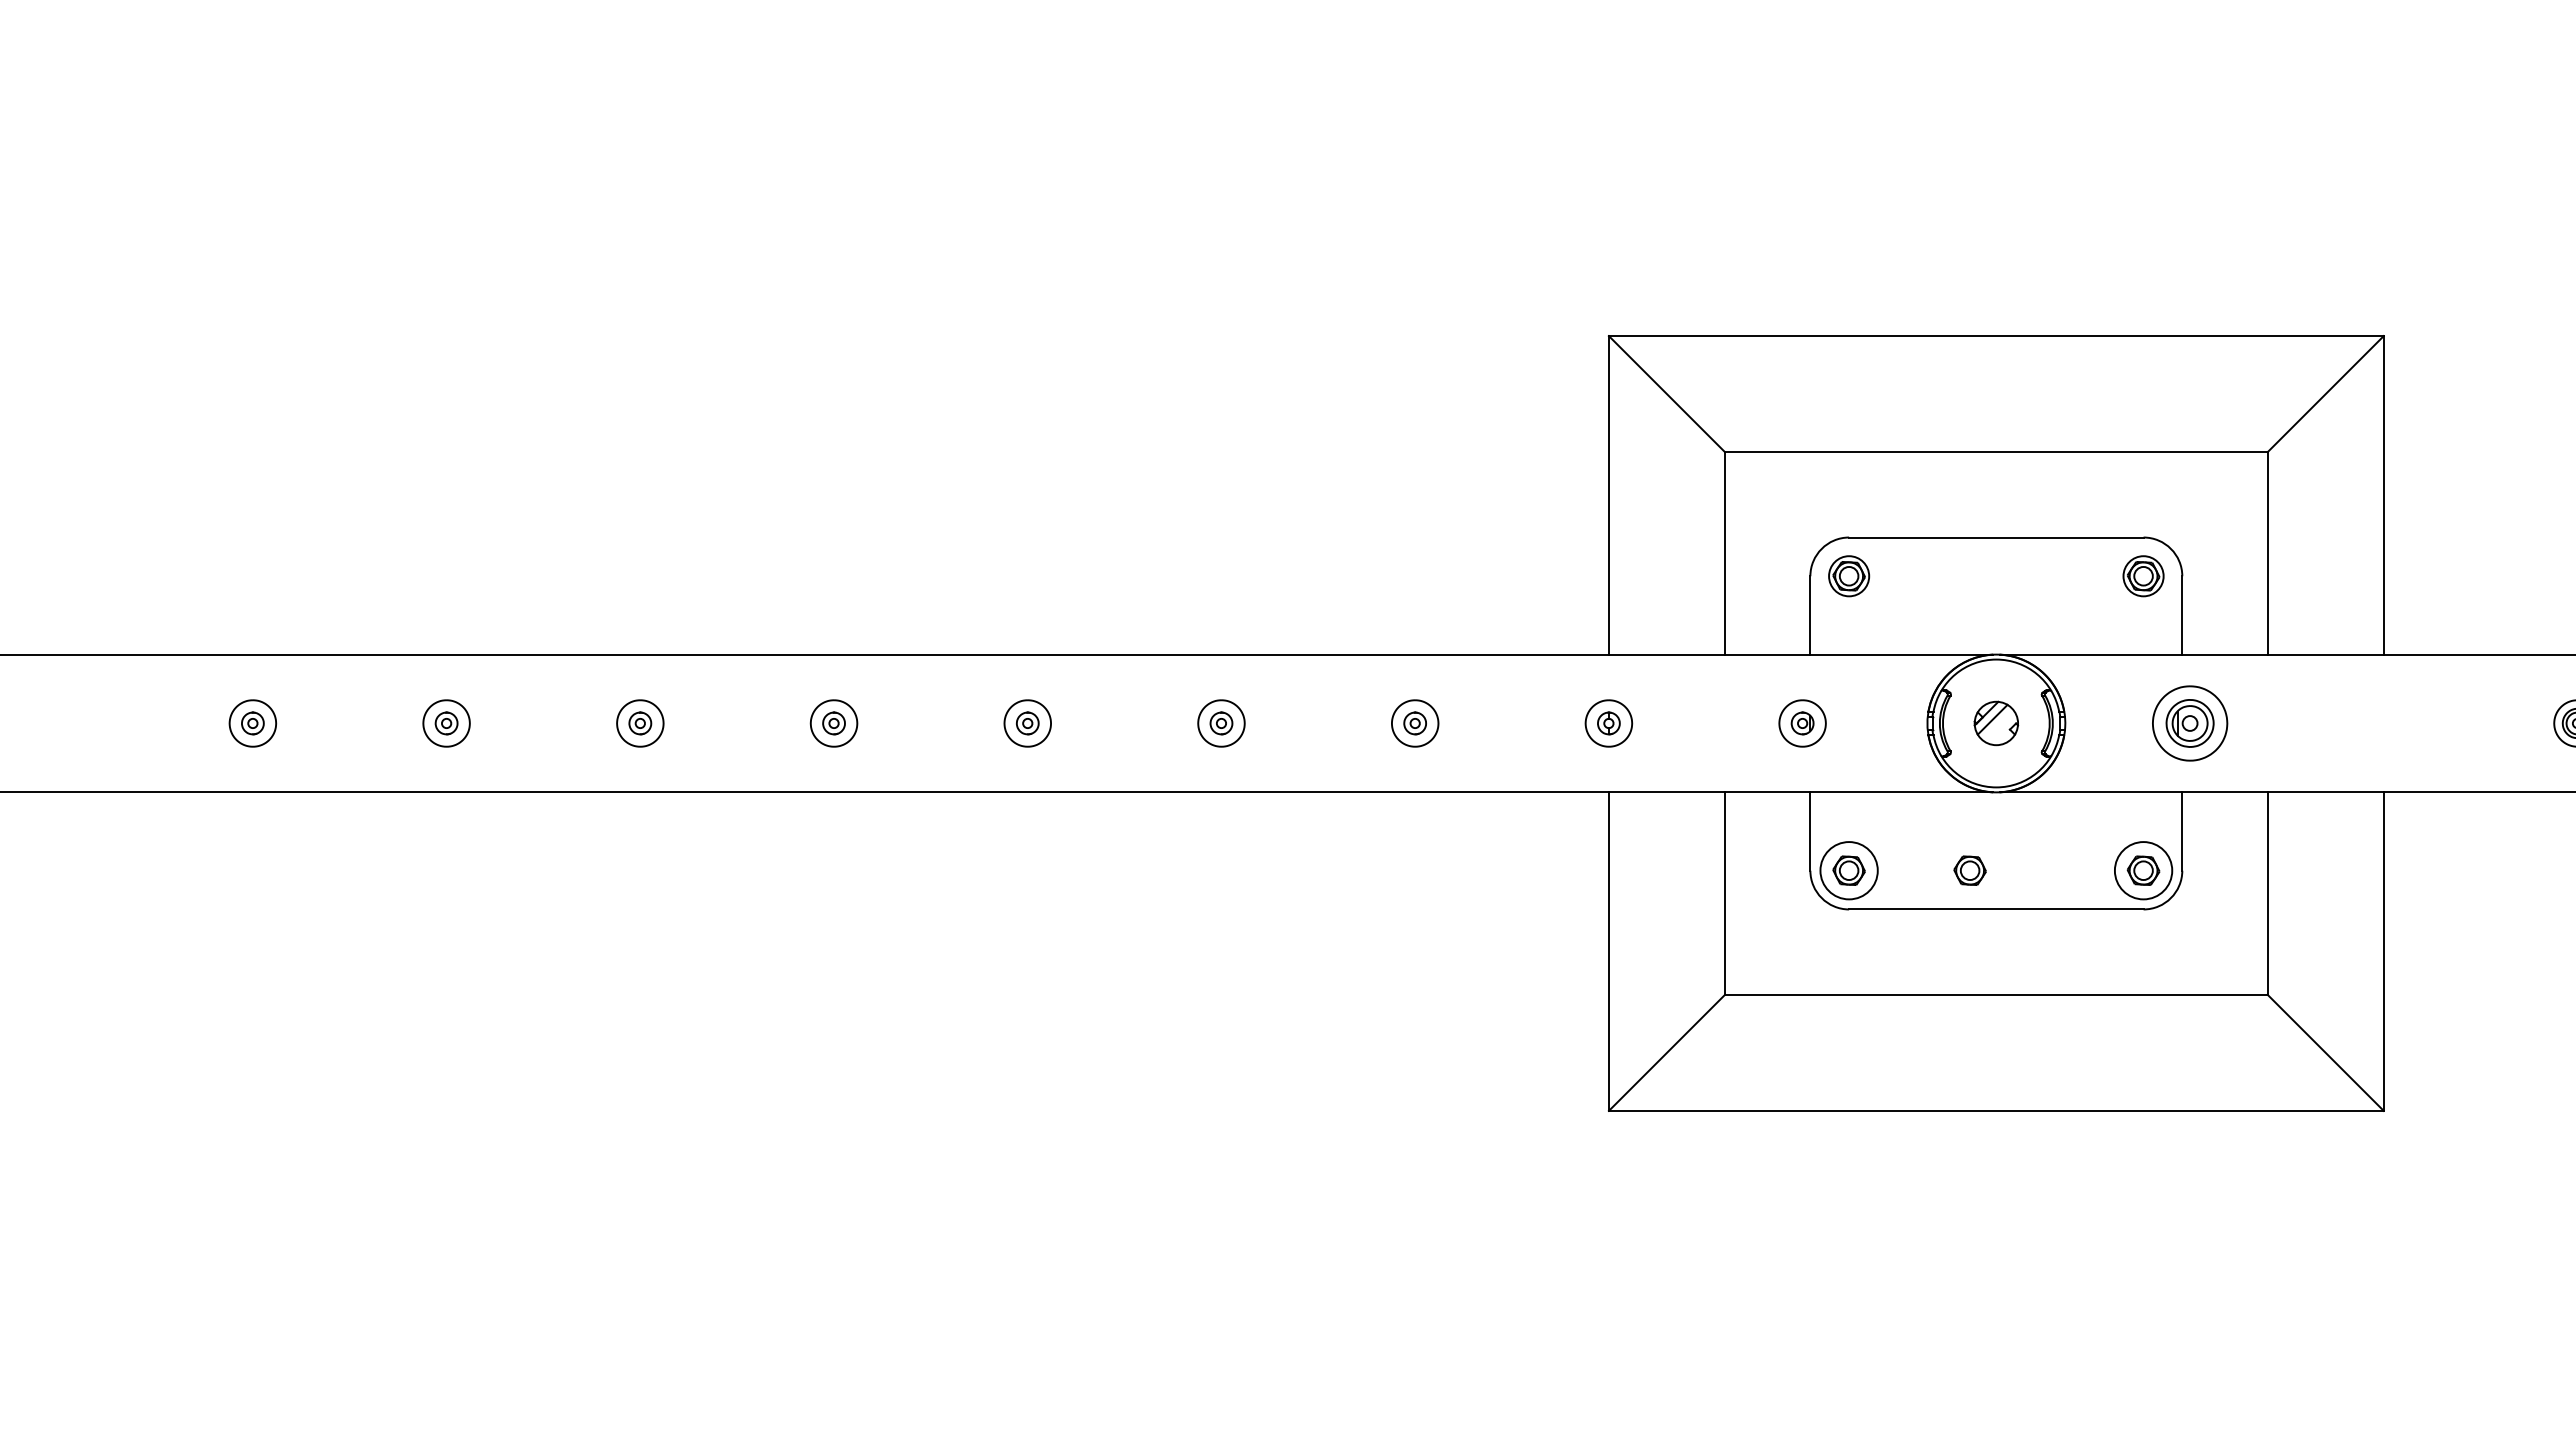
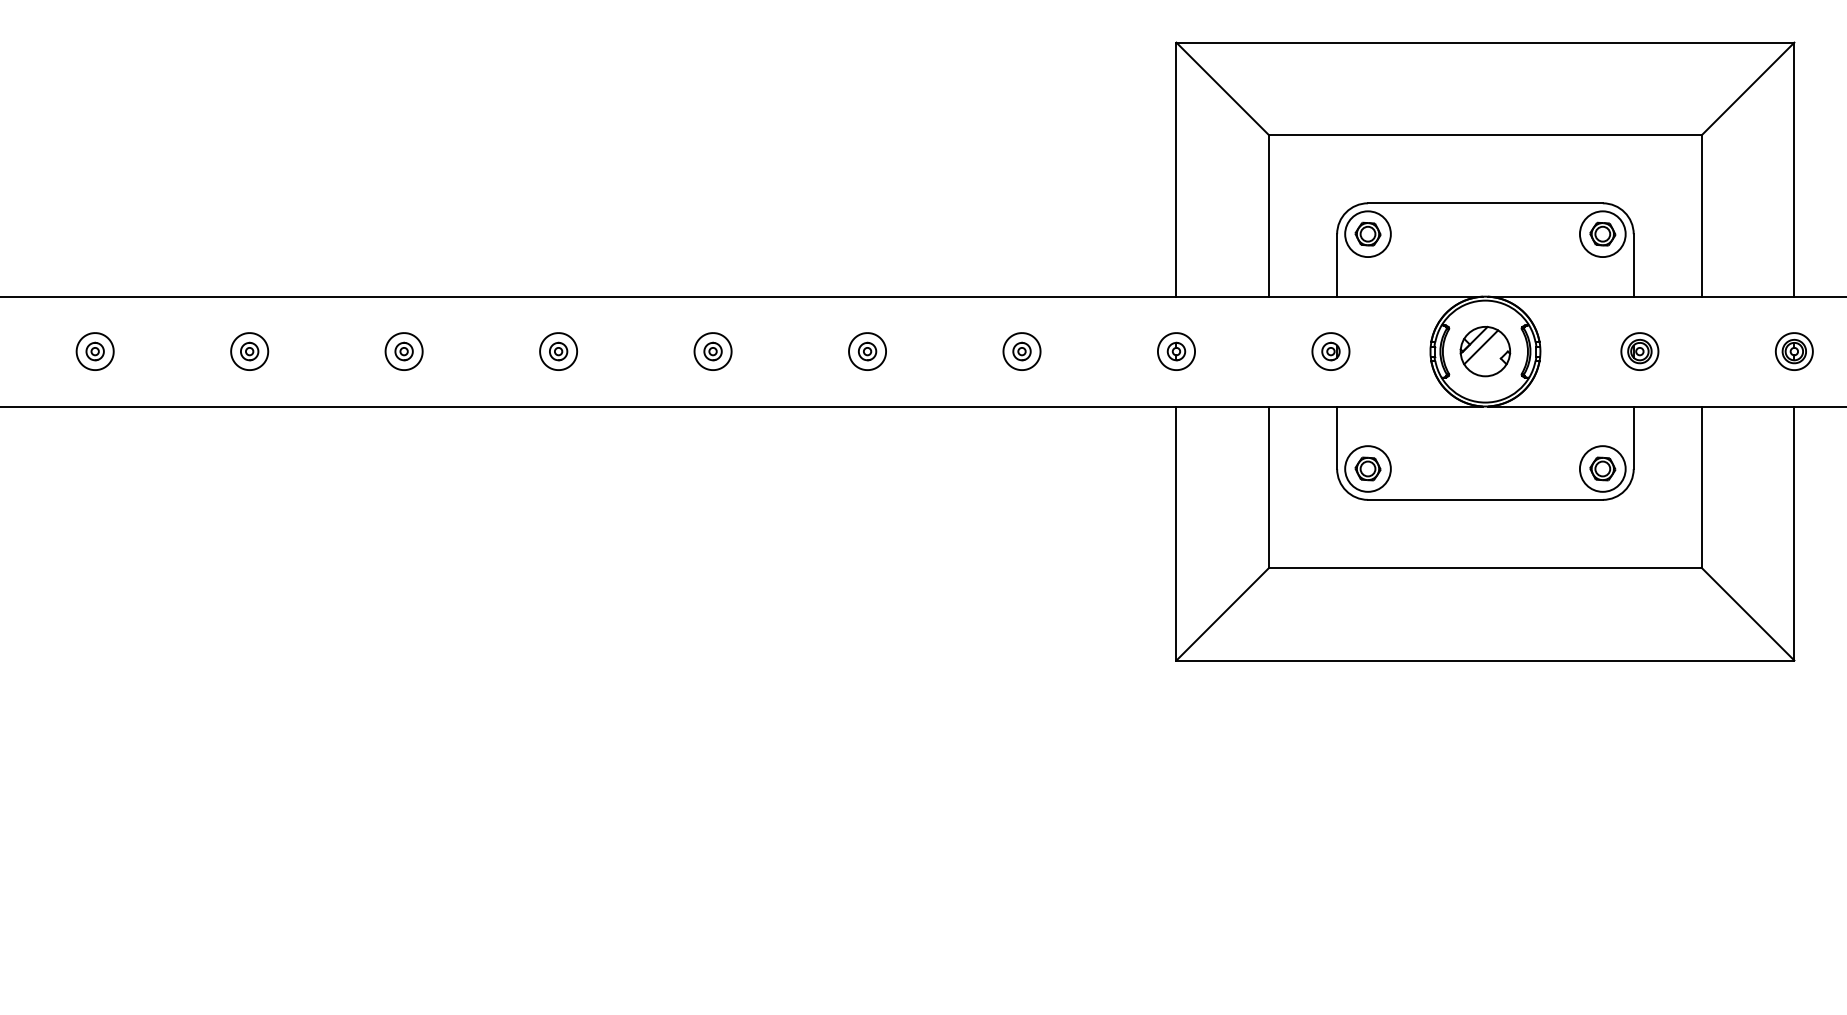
circle: (1848, 575) -> (1367, 233), size x1.43
circle: (2143, 575) -> (1602, 233), size x1.43
part: (1996, 723) -> (1485, 351), size x1.43
part: (2189, 723) -> (1639, 351), size x0.62
part: (2383, 723) -> (1794, 351), added
part: (1969, 870) -> (1464, 468), removed

